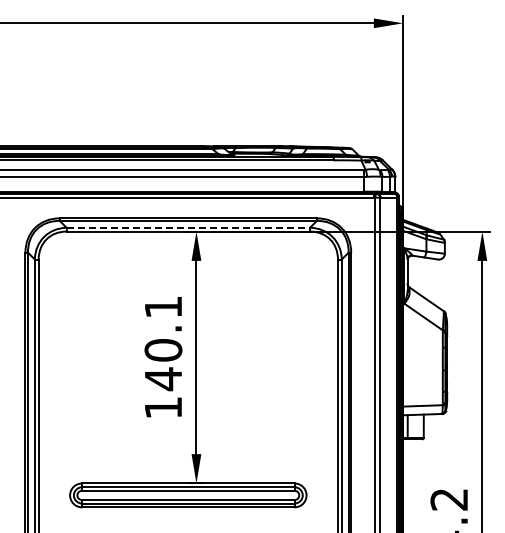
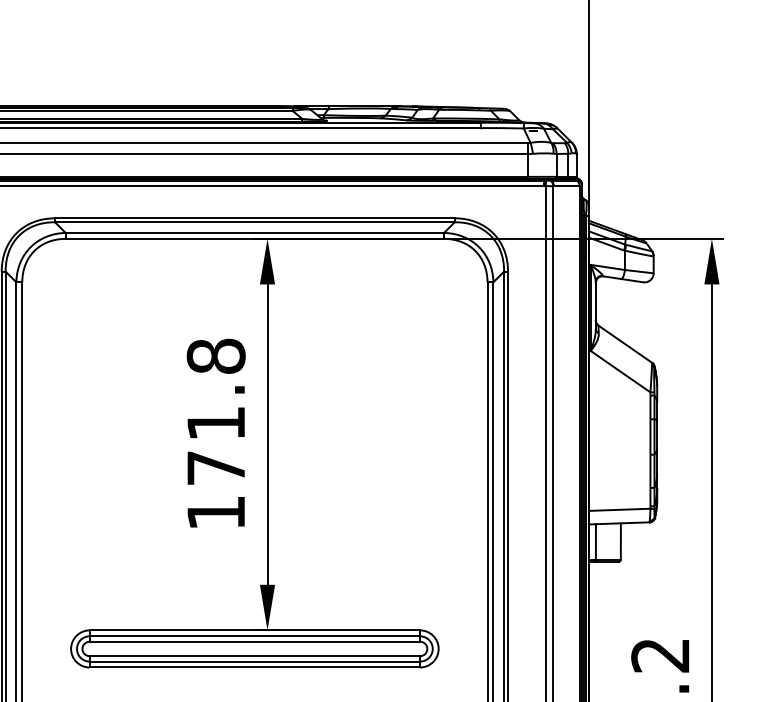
line: (188, 227) -> (255, 232), dashed -> solid
text: (163, 343) -> (216, 412), 140.1 -> 171.8

